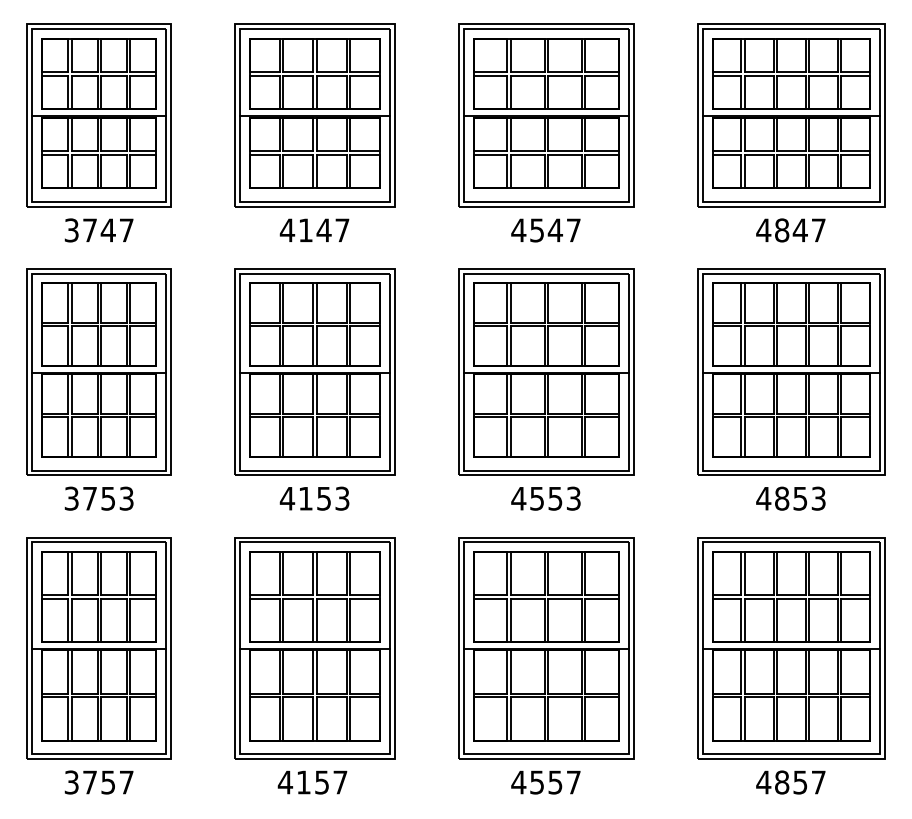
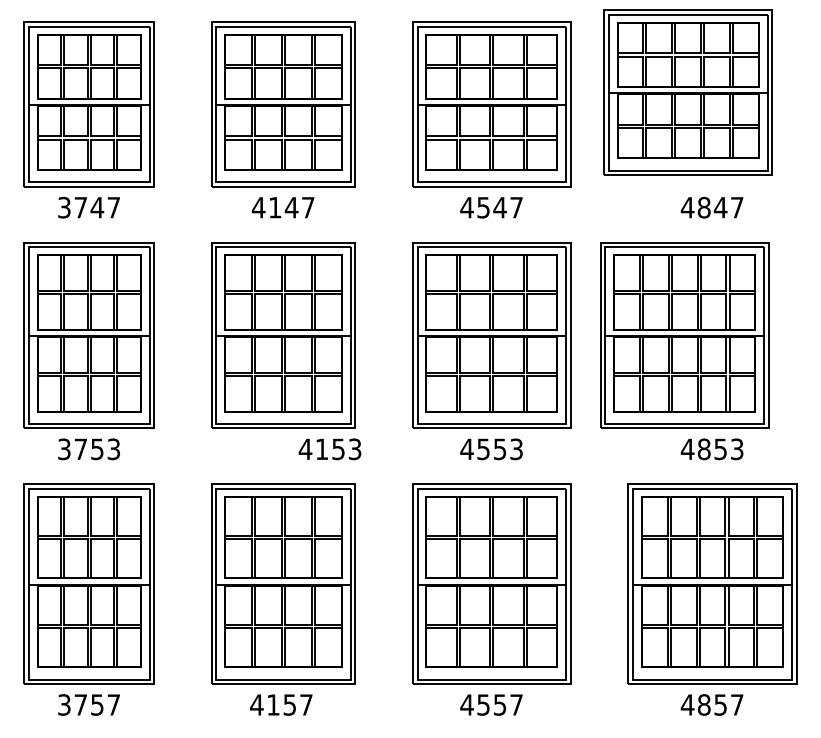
part: (791, 115) -> (688, 92), moved
part: (791, 371) -> (684, 334), moved
text: (314, 498) -> (329, 449), moved

